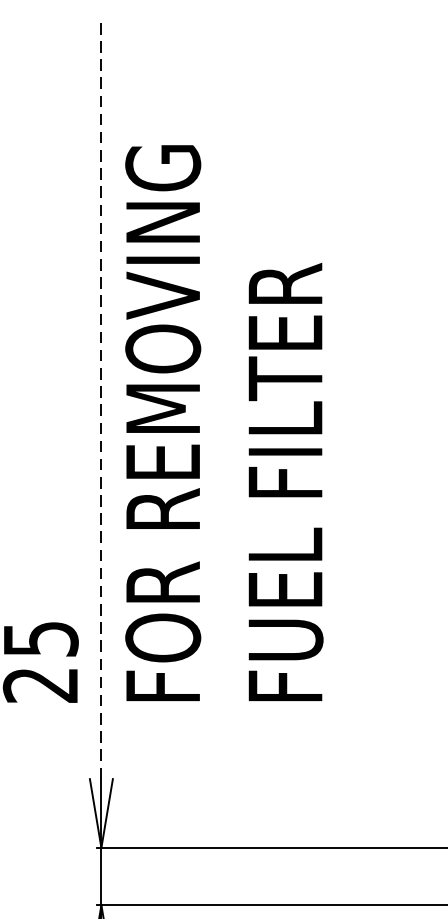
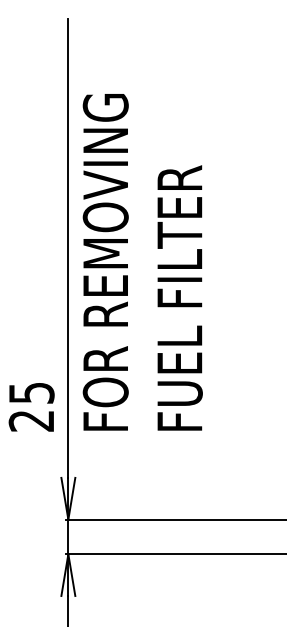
line: (101, 400) -> (68, 248), dashed -> solid

